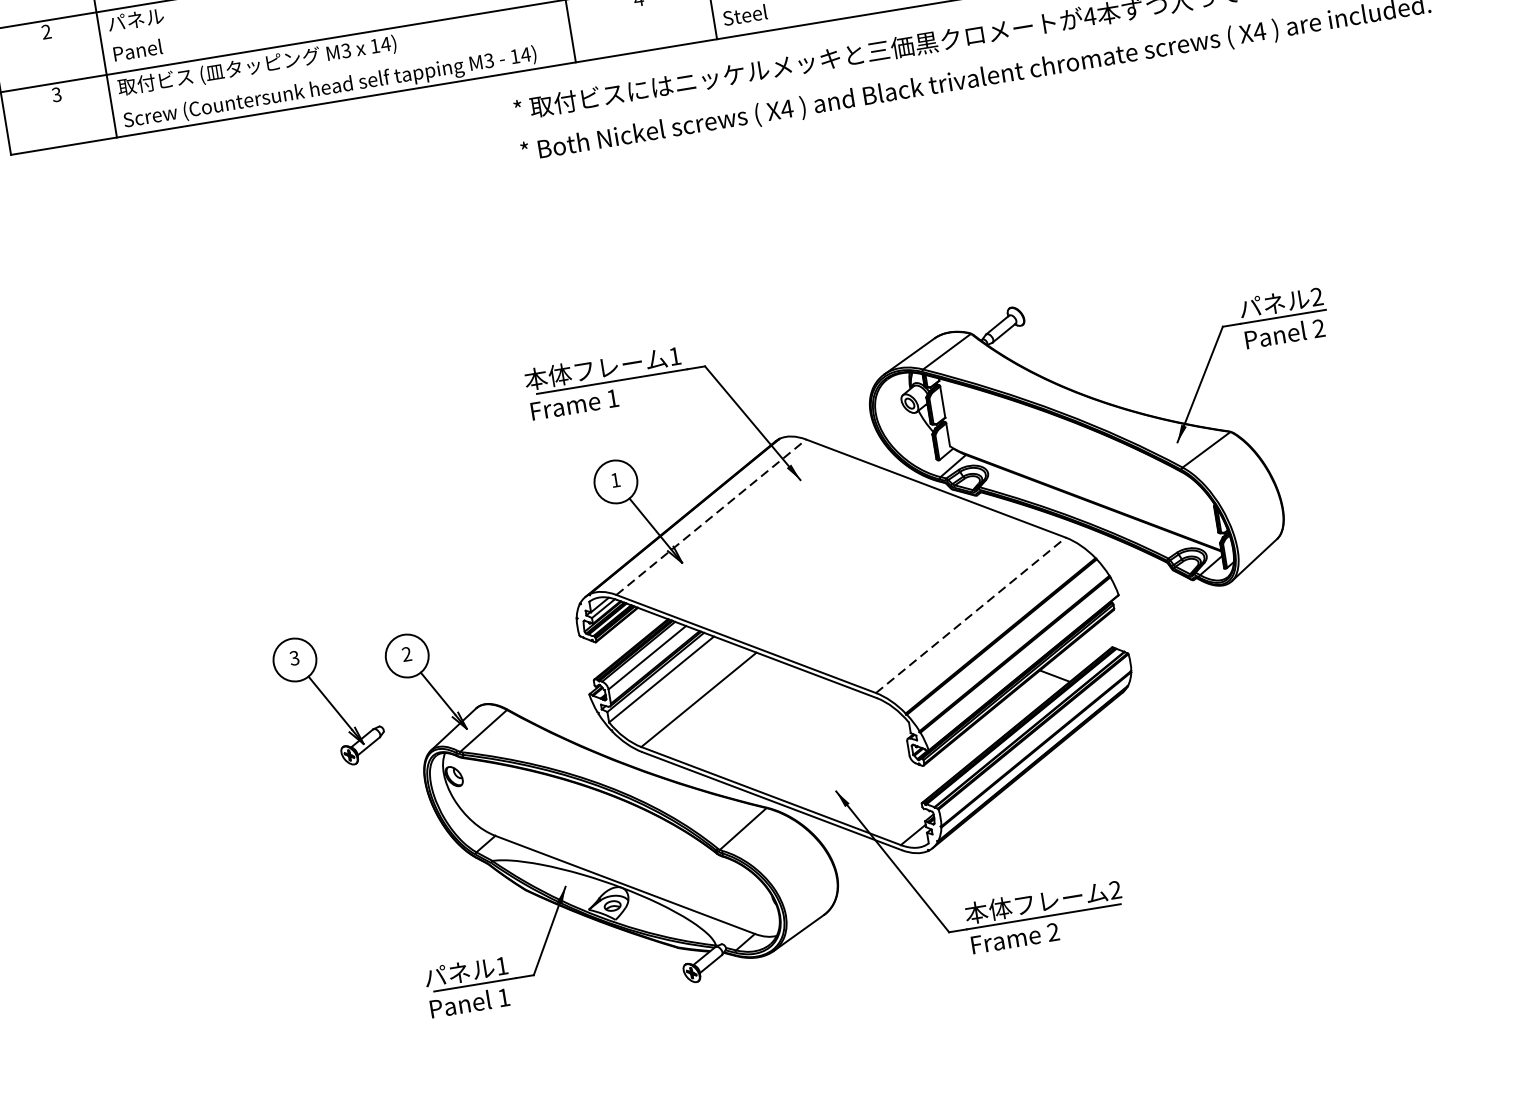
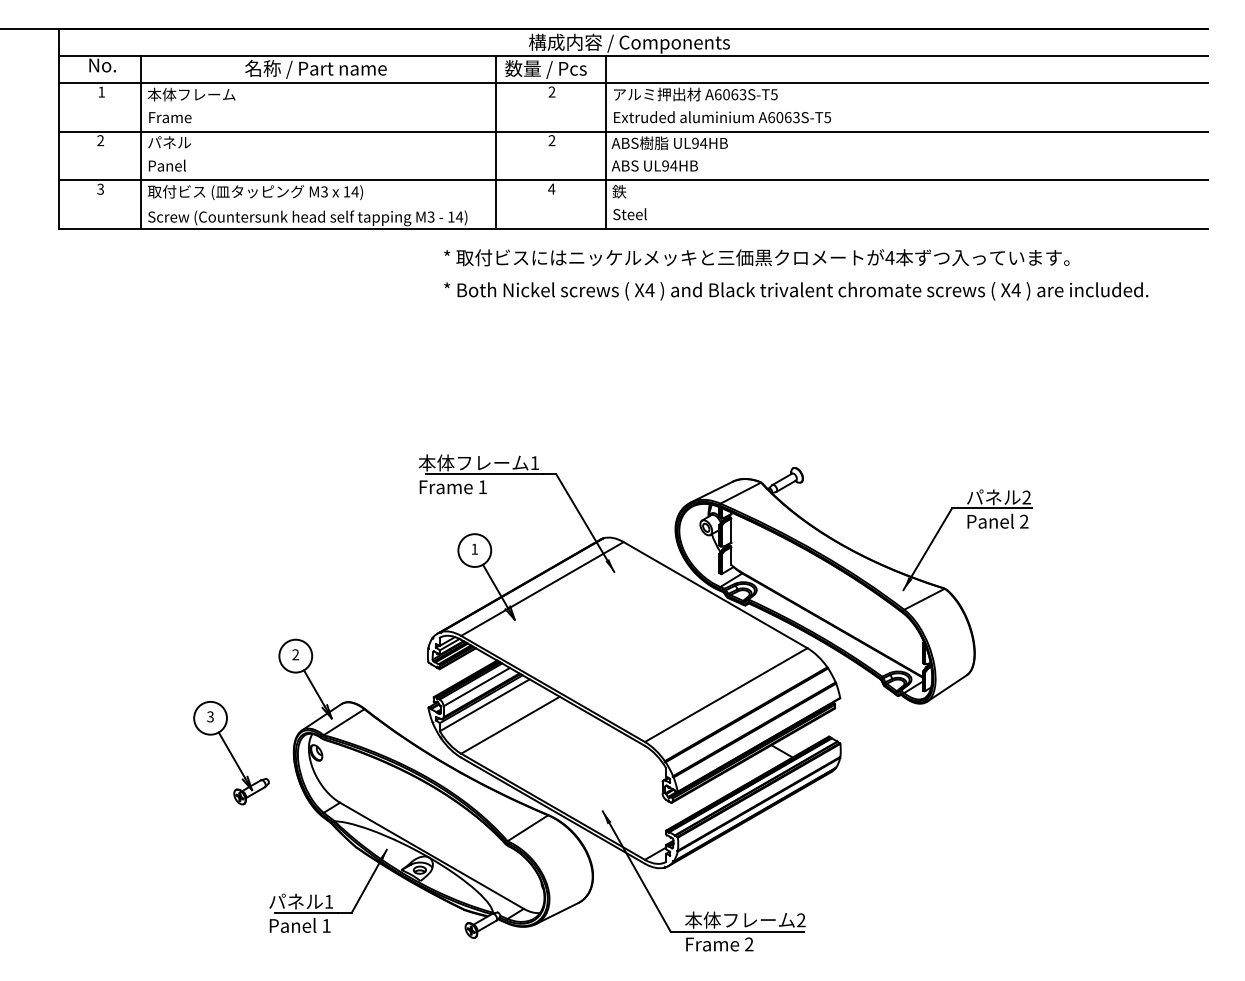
line: (711, 517) -> (542, 589), dashed -> solid
line: (971, 615) -> (726, 695), dashed -> solid
part: (329, 701) -> (231, 753), moved

